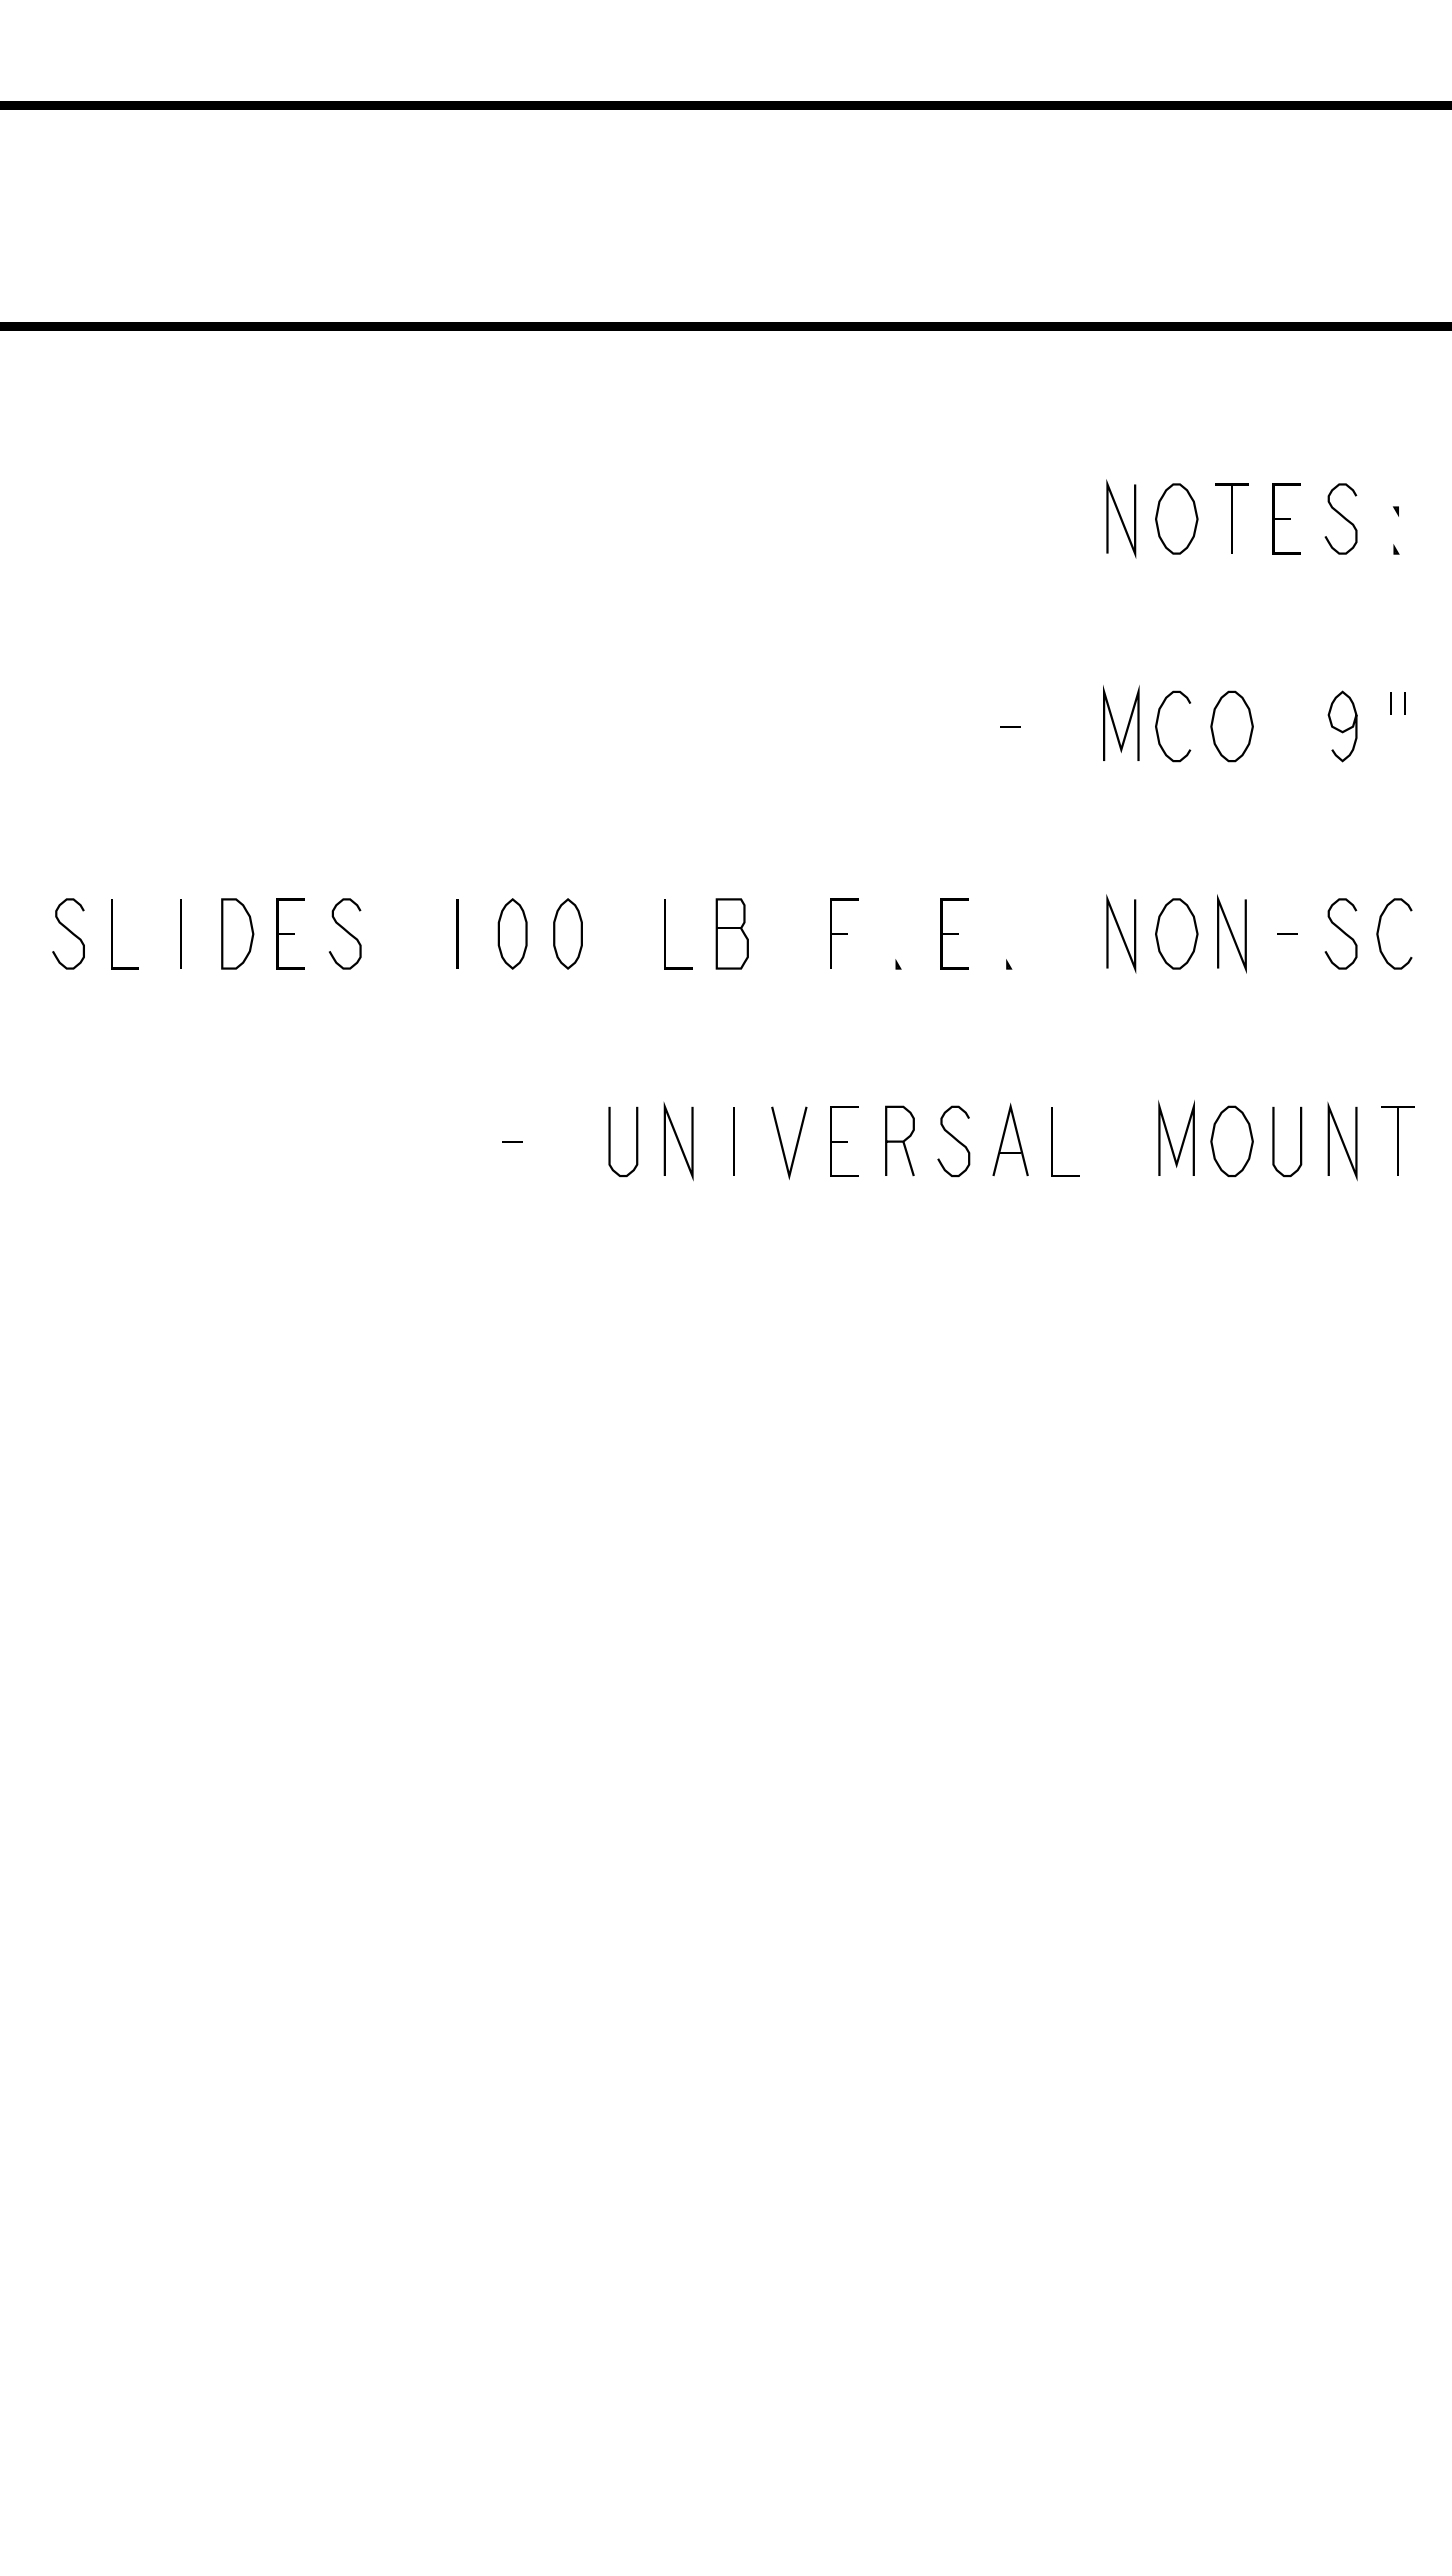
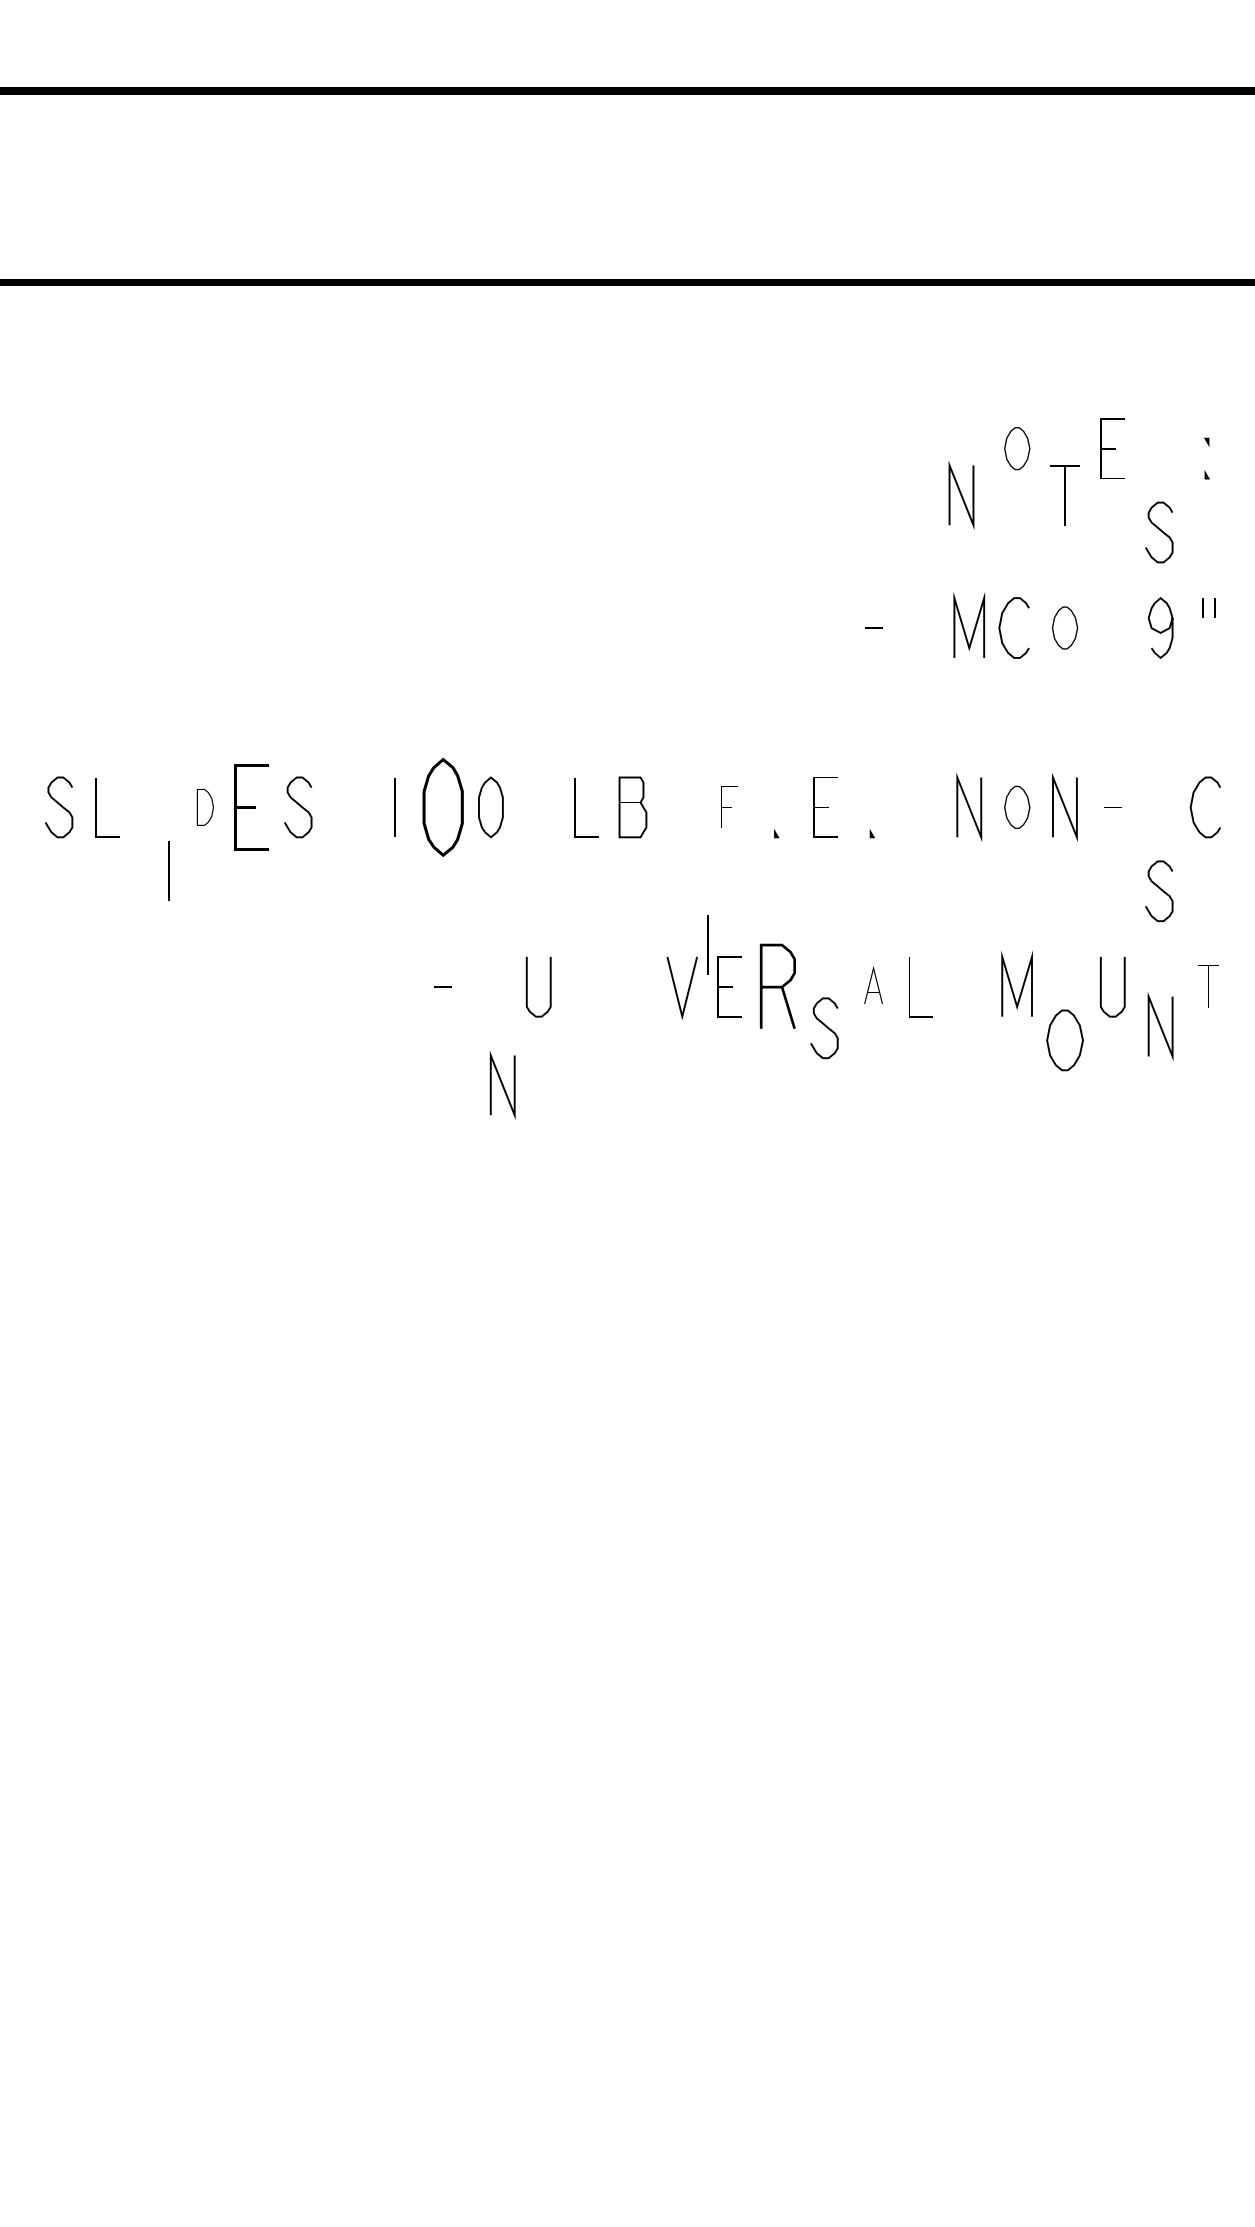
curve: (1341, 516) -> (1159, 530), moved
line: (1121, 518) -> (961, 494), moved
part: (1176, 518) -> (1017, 448), size x0.7
part: (1231, 518) -> (1064, 495), moved
part: (1231, 726) -> (1064, 628), size x0.7
curve: (1341, 931) -> (1159, 889), moved
line: (180, 933) -> (168, 870), moved
part: (237, 933) -> (205, 806), size x0.6
part: (290, 933) -> (250, 806), size x1.4
part: (512, 933) -> (442, 806), size x1.6
part: (844, 933) -> (729, 806), size x0.7
part: (1176, 933) -> (1017, 806), size x0.7
curve: (954, 1139) -> (825, 1026), moved
part: (1010, 1139) -> (873, 985), size x0.6
line: (678, 1140) -> (502, 1084), moved
part: (899, 1140) -> (777, 985), size x1.4
line: (1342, 1140) -> (1160, 1025), moved
part: (1397, 1140) -> (1208, 985), size x0.7
line: (733, 1141) -> (707, 945), moved
part: (1231, 1141) -> (1064, 1040), moved

